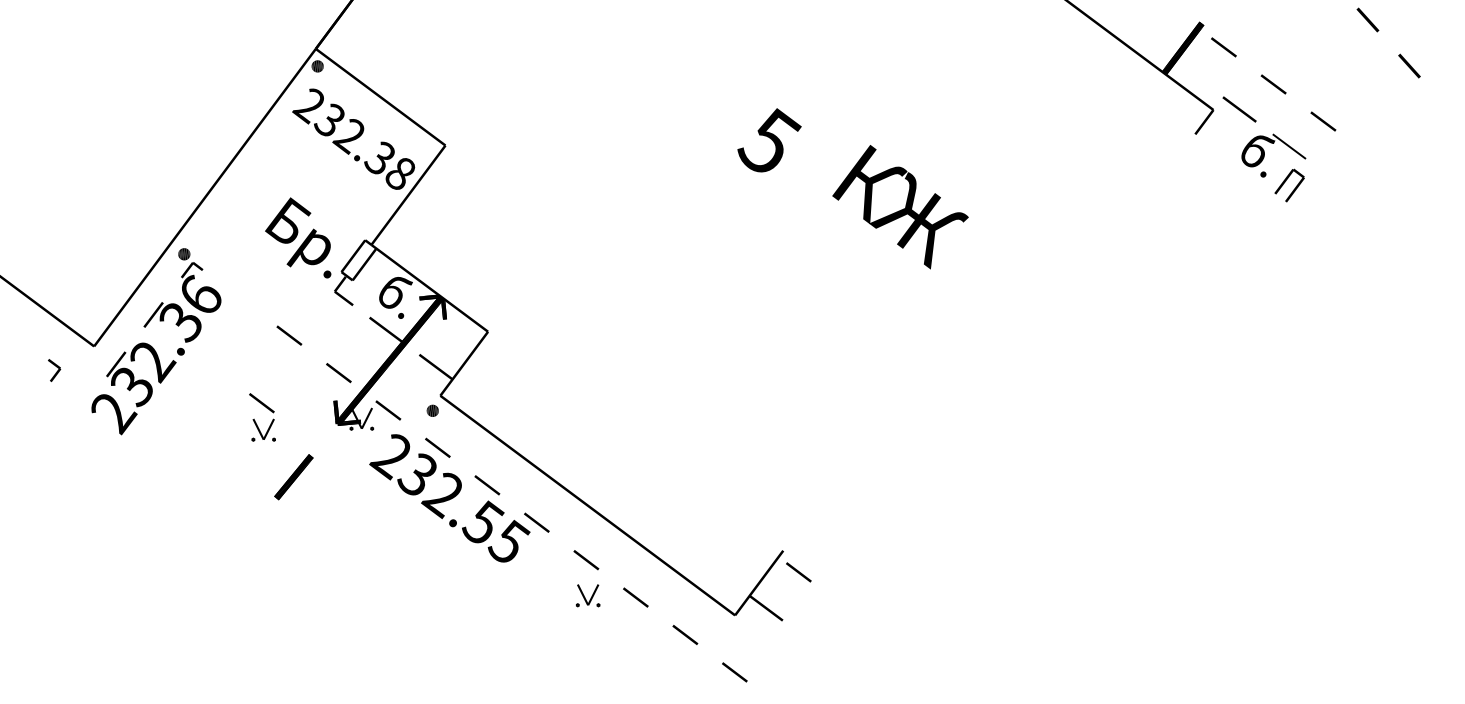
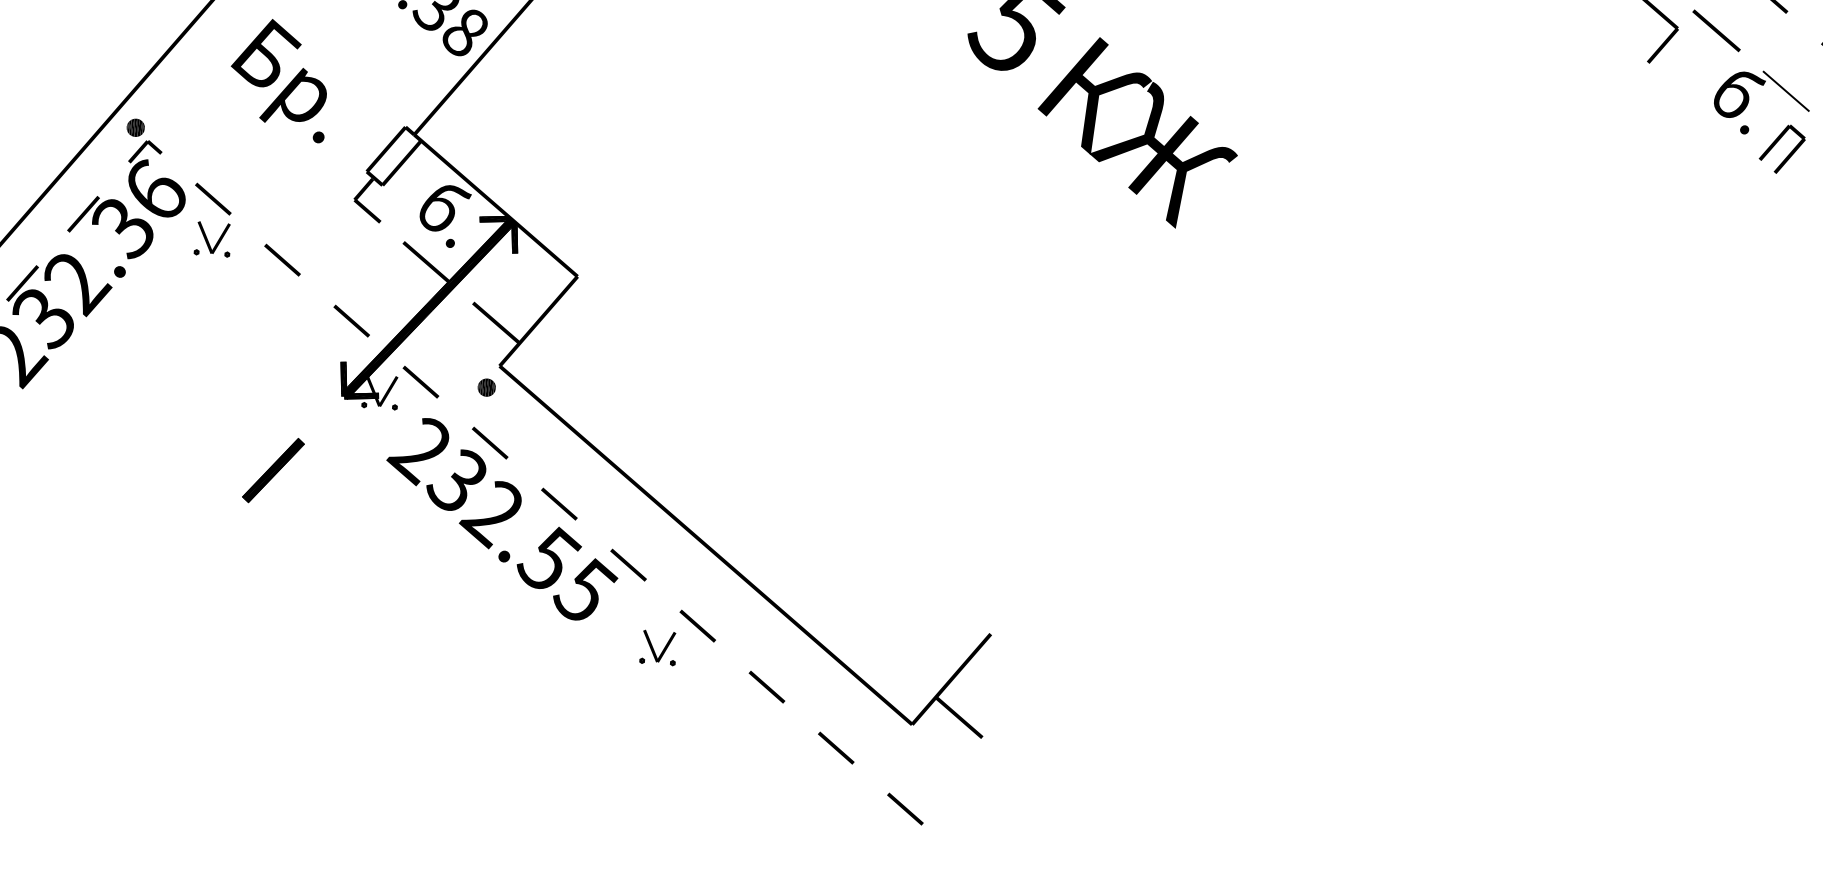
text: (900, 207) -> (1137, 133), moved
text: (298, 237) -> (279, 79), moved
part: (255, 420) -> (201, 224), moved
line: (798, 572) -> (1010, 668), removed
part: (588, 595) -> (659, 647), moved

